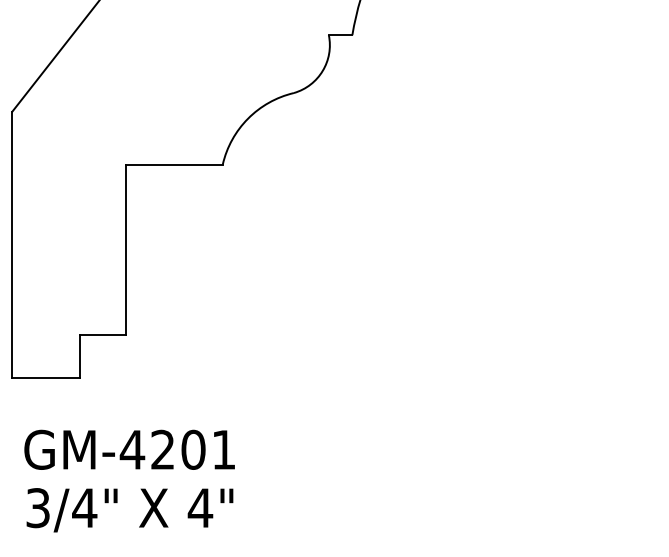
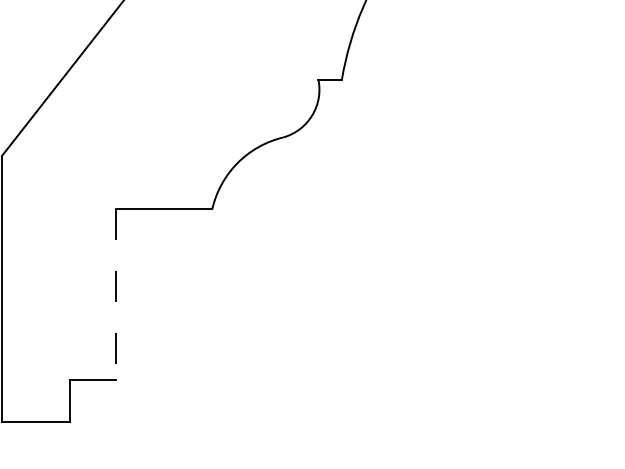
line: (126, 250) -> (116, 294), solid -> dashed

